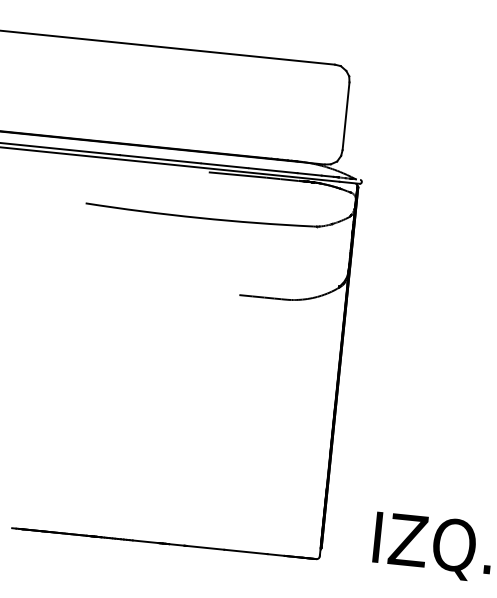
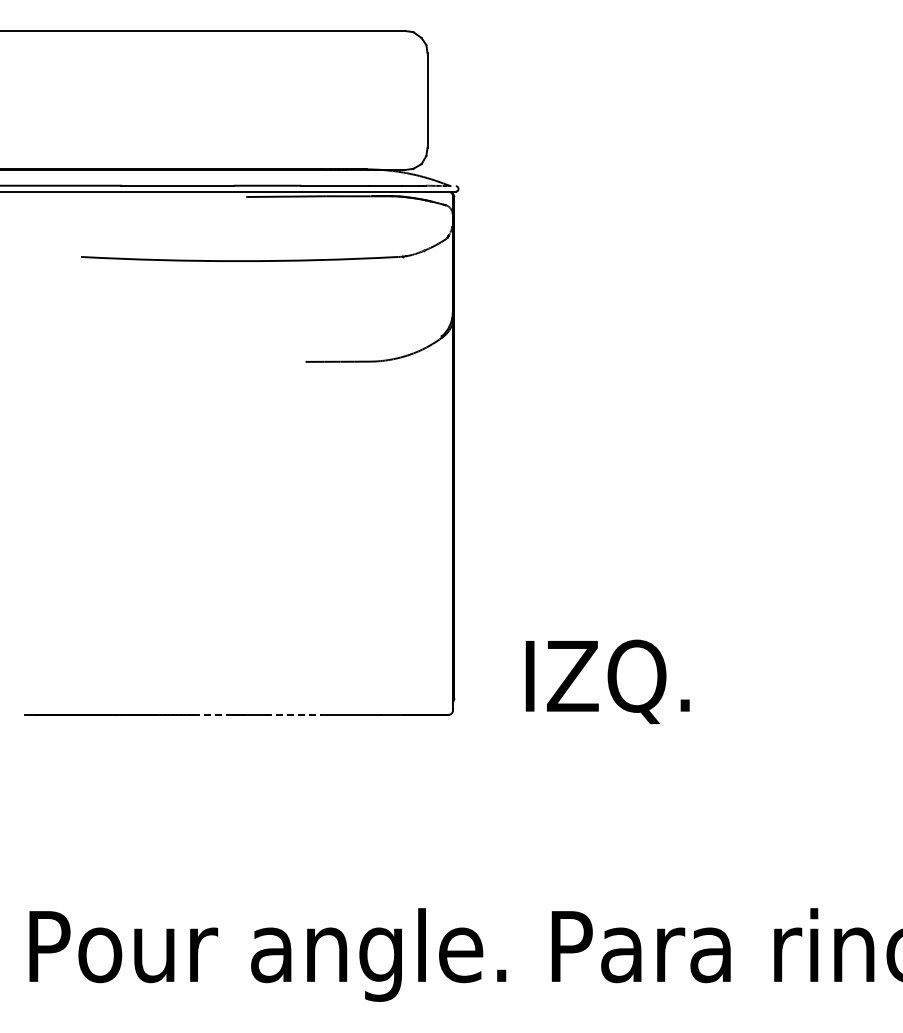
line: (146, 541) -> (211, 714), solid -> dashed
line: (204, 547) -> (292, 714), solid -> dashed

